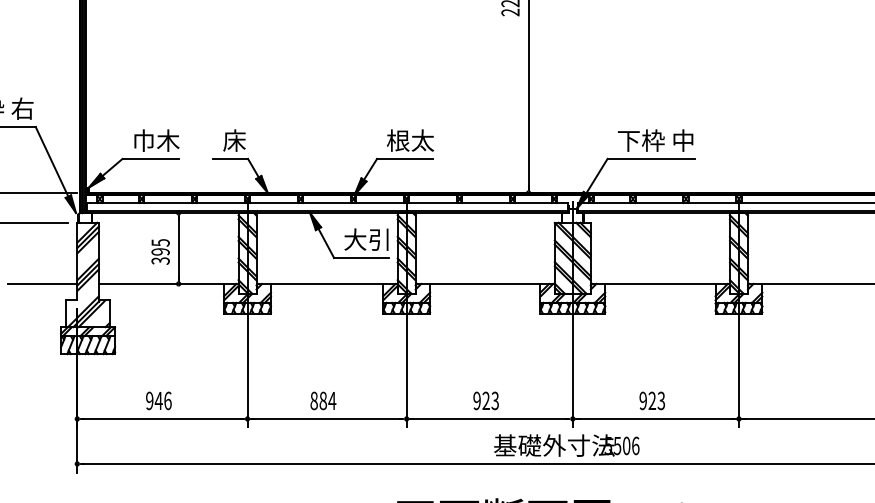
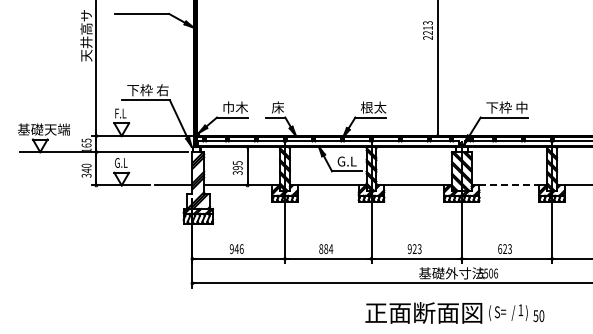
text: (366, 239) -> (349, 161), 大引 -> G.L
line: (660, 283) -> (509, 185), solid -> dashed
text: (643, 399) -> (500, 248), 923 -> 623

